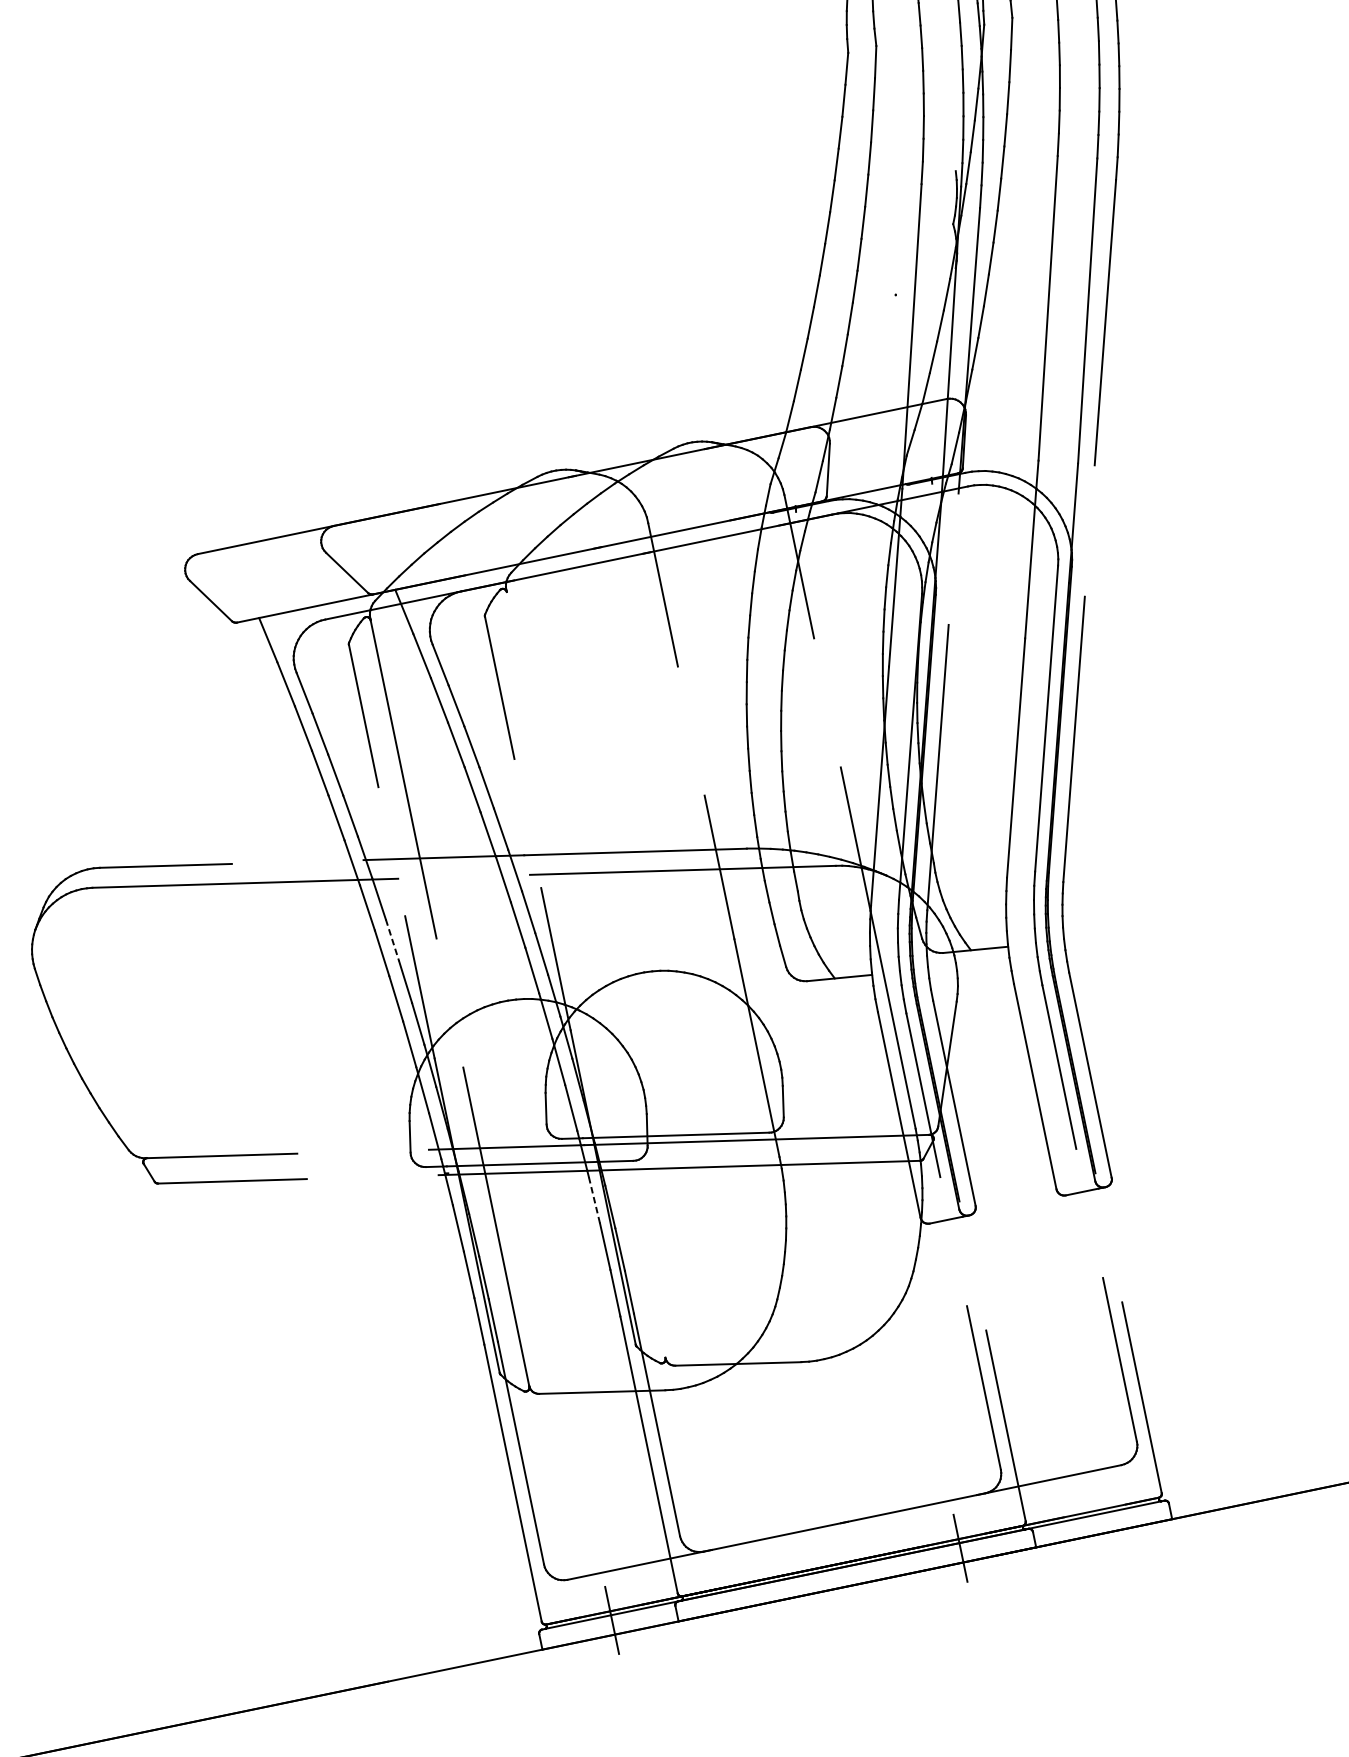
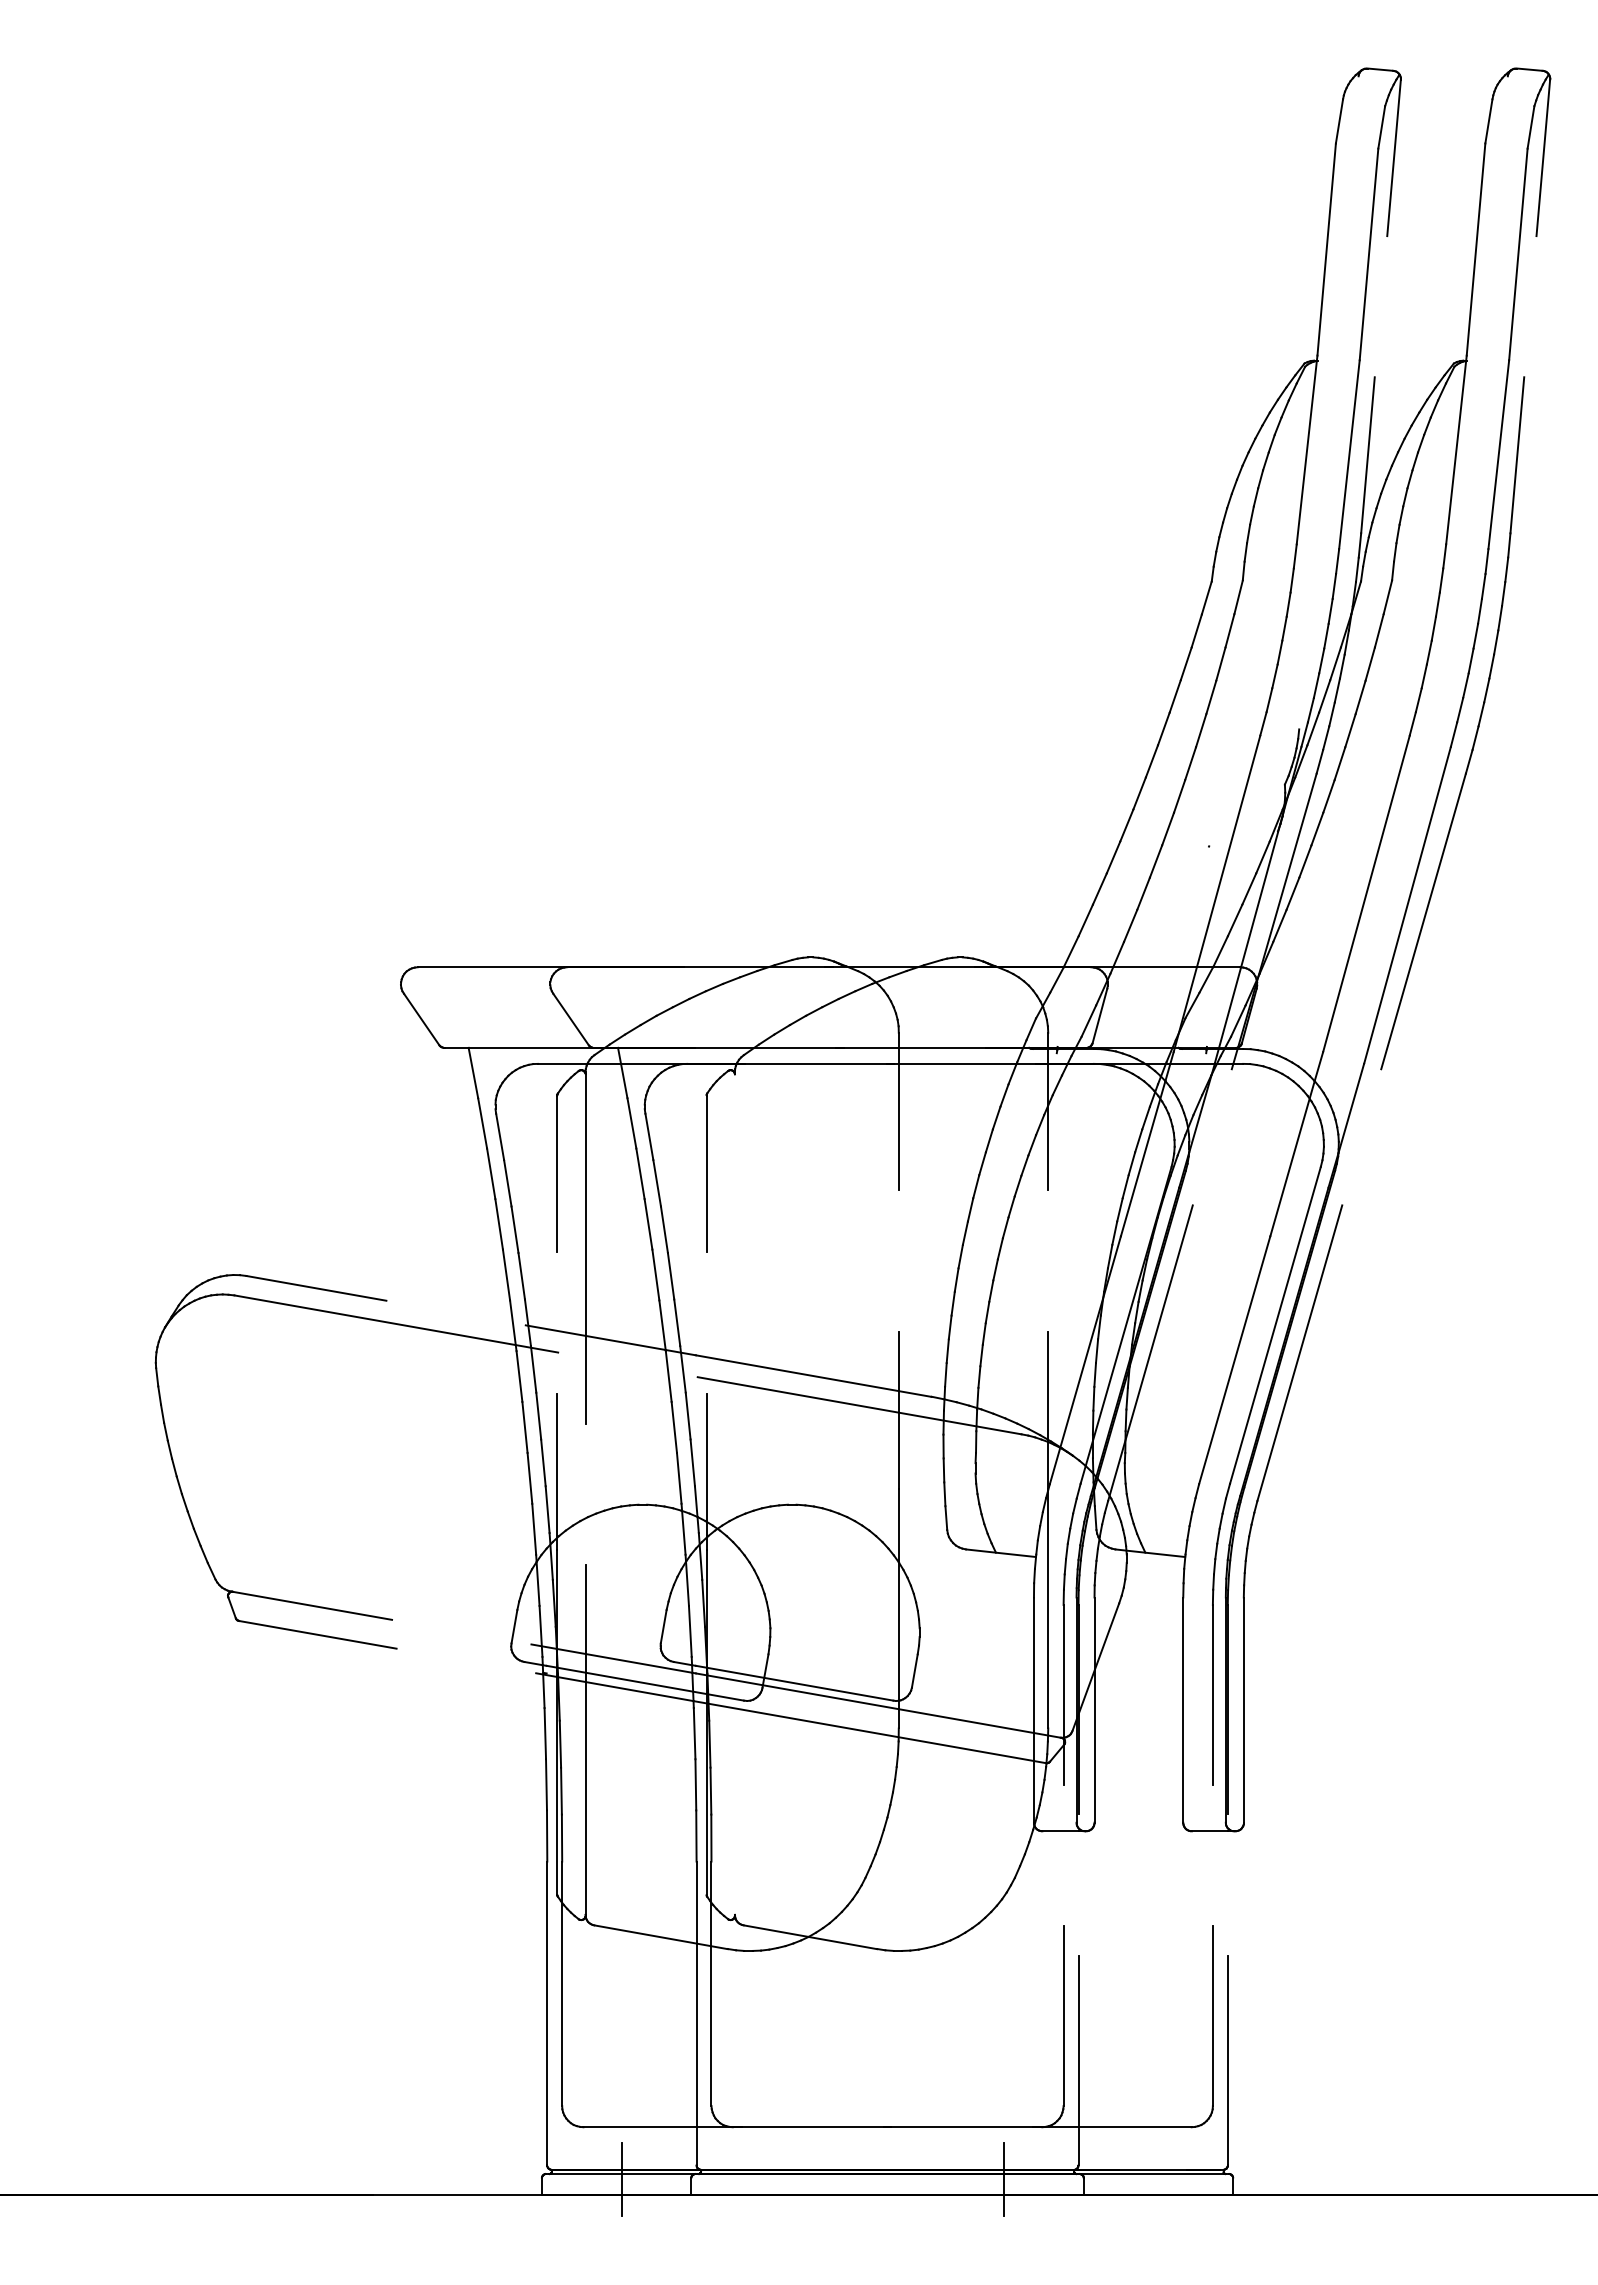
line: (392, 940) -> (538, 1416), dashed -> solid
line: (594, 1200) -> (694, 1733), dashed -> solid

